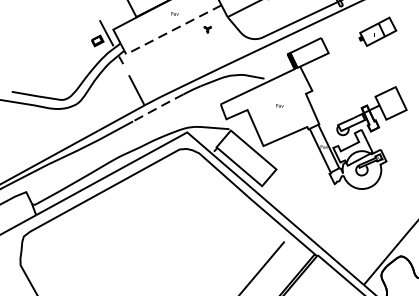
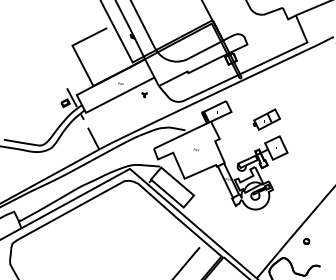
line: (171, 31) -> (118, 96), dashed -> solid
part: (377, 31) -> (266, 119), moved
line: (158, 106) -> (109, 150), dashed -> solid

